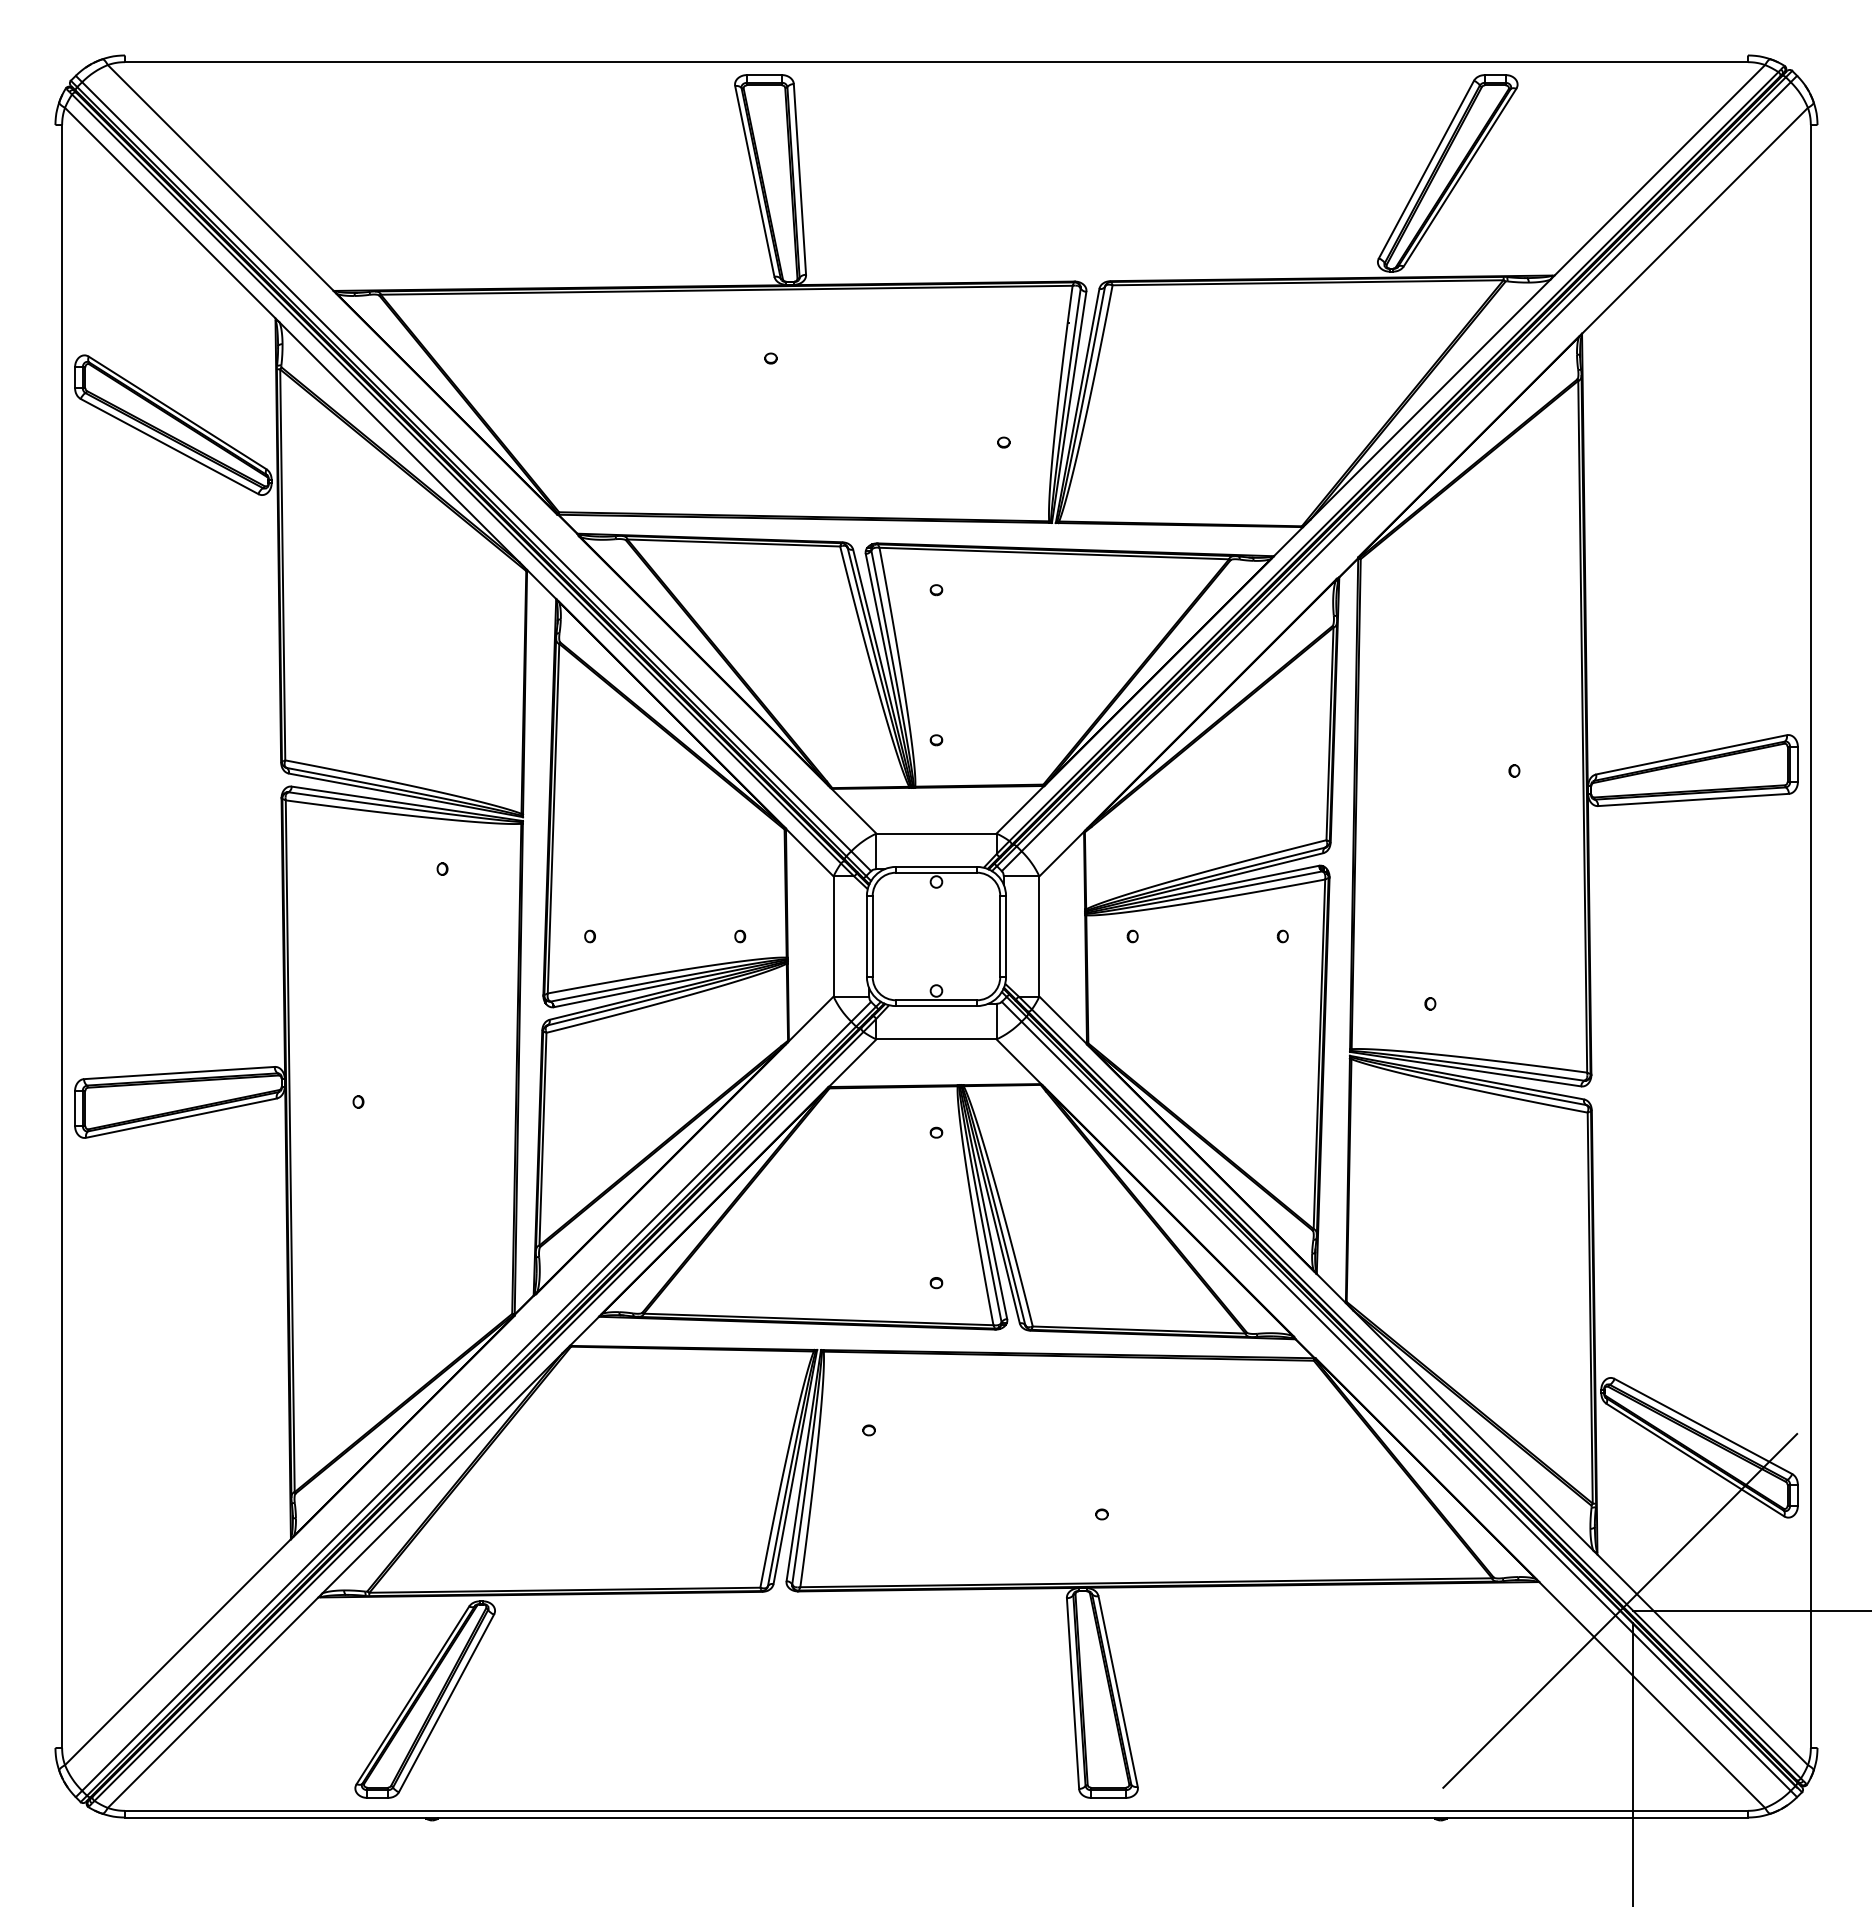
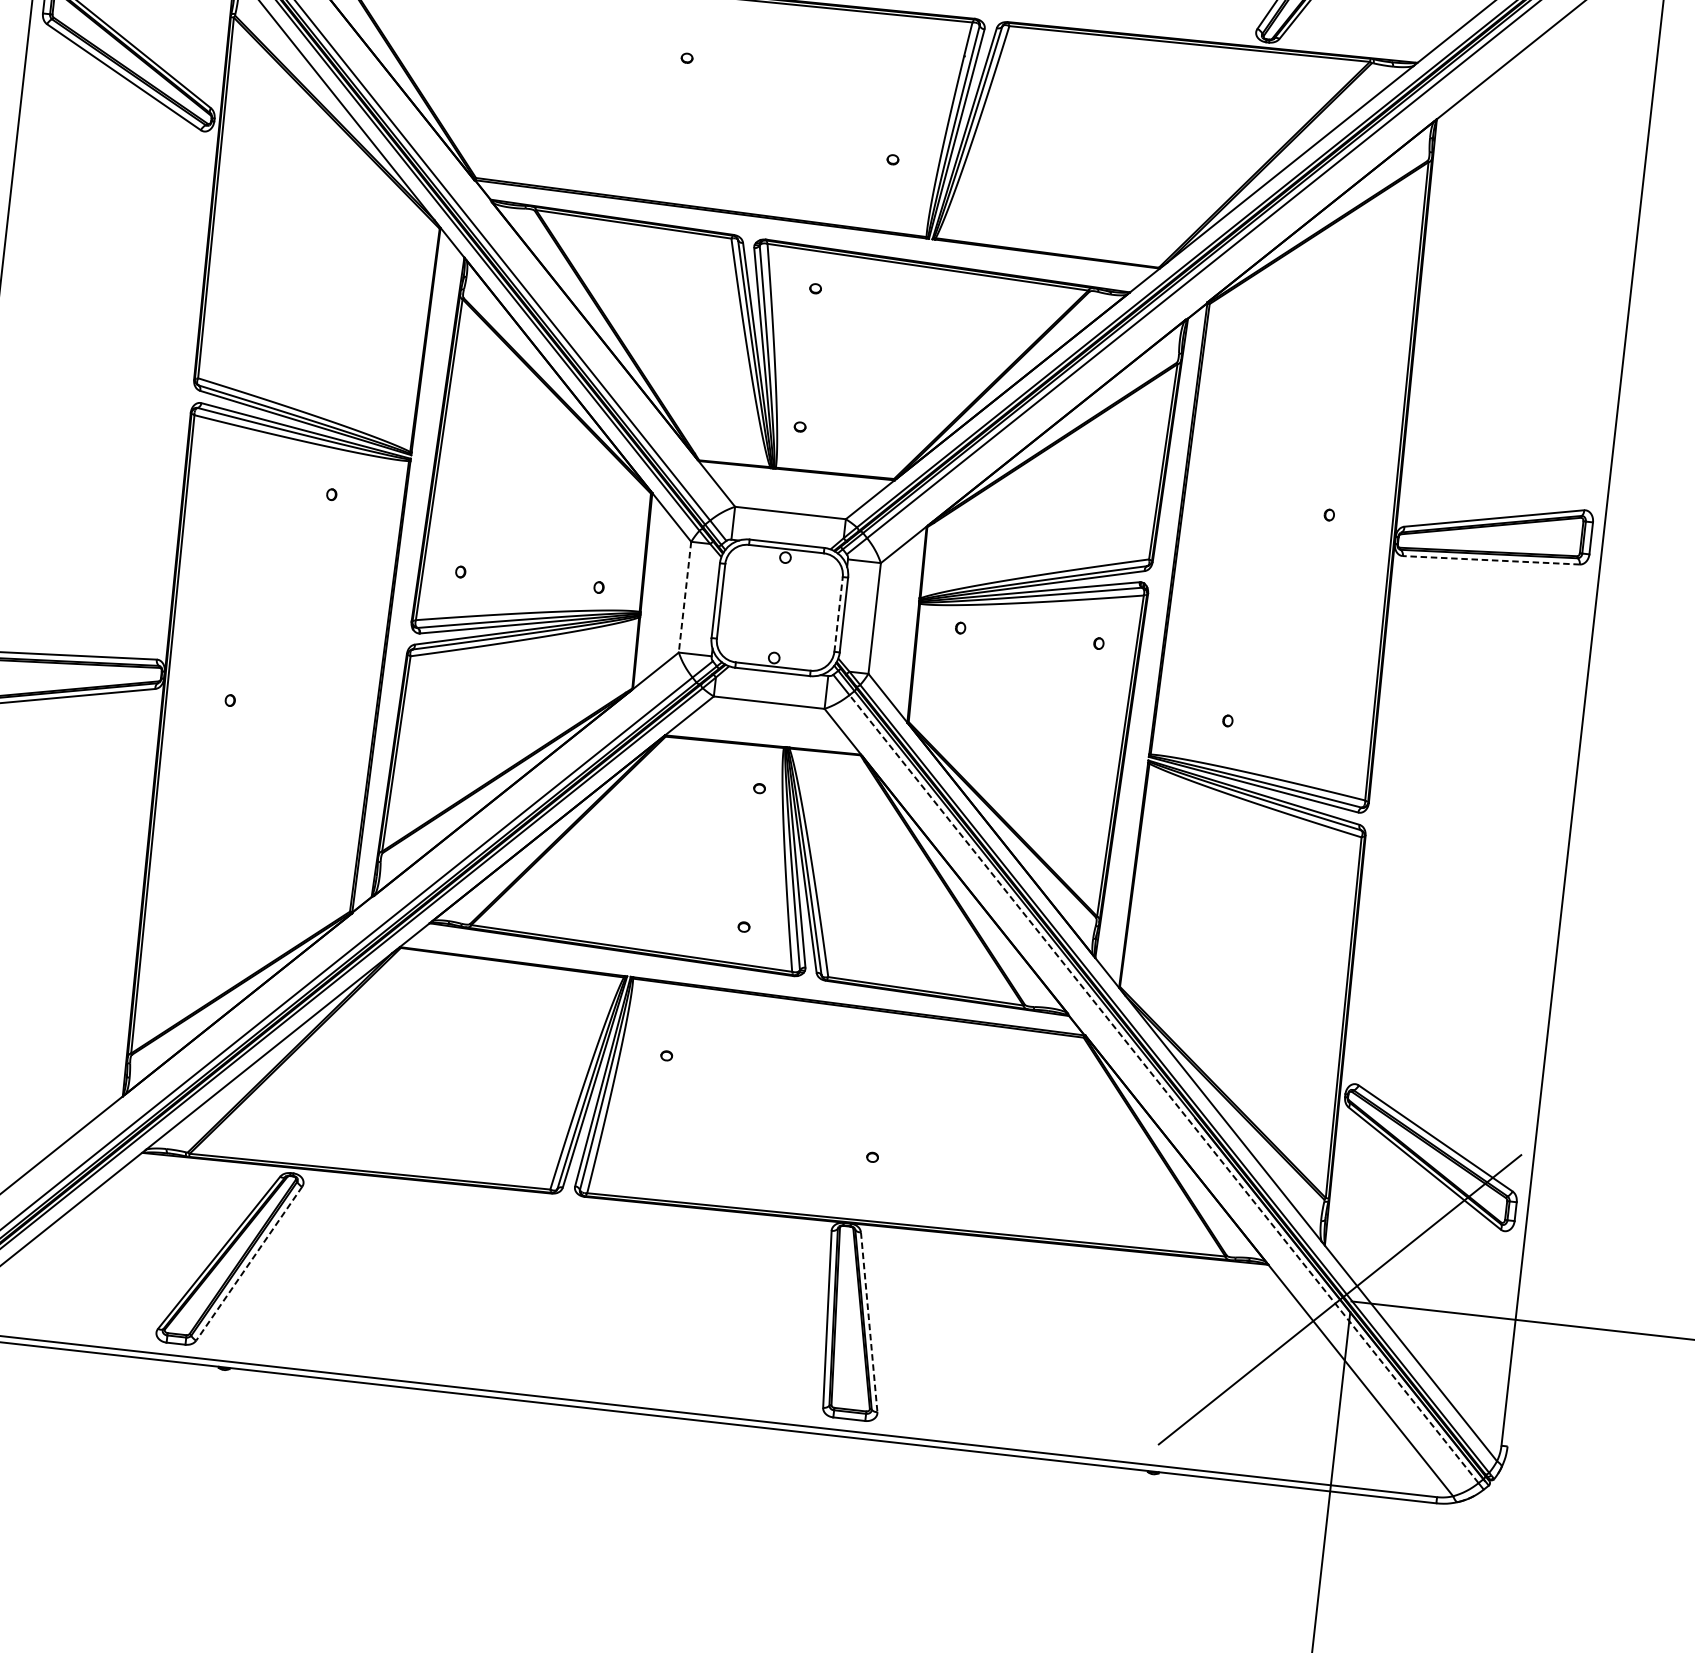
line: (1693, 799) -> (1491, 559), solid -> dashed
line: (1000, 936) -> (838, 614), solid -> dashed
line: (833, 937) -> (684, 598), solid -> dashed
line: (1406, 1406) -> (1164, 1089), solid -> dashed
line: (1118, 1692) -> (869, 1323), solid -> dashed
line: (446, 1703) -> (249, 1263), solid -> dashed

